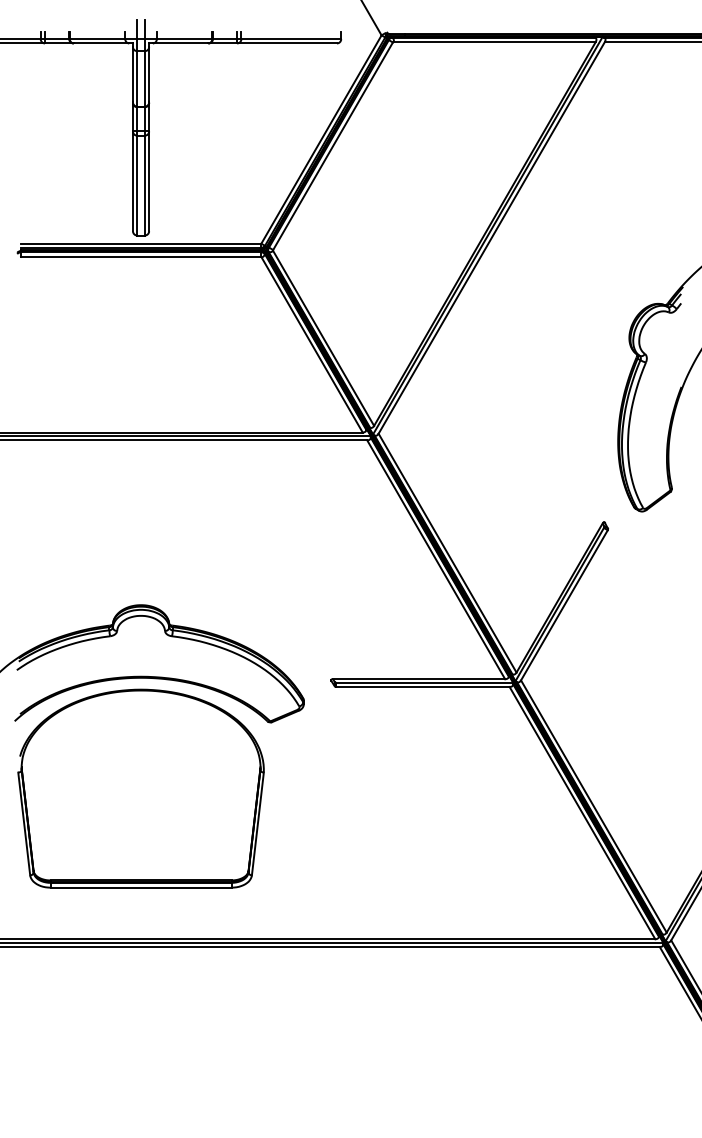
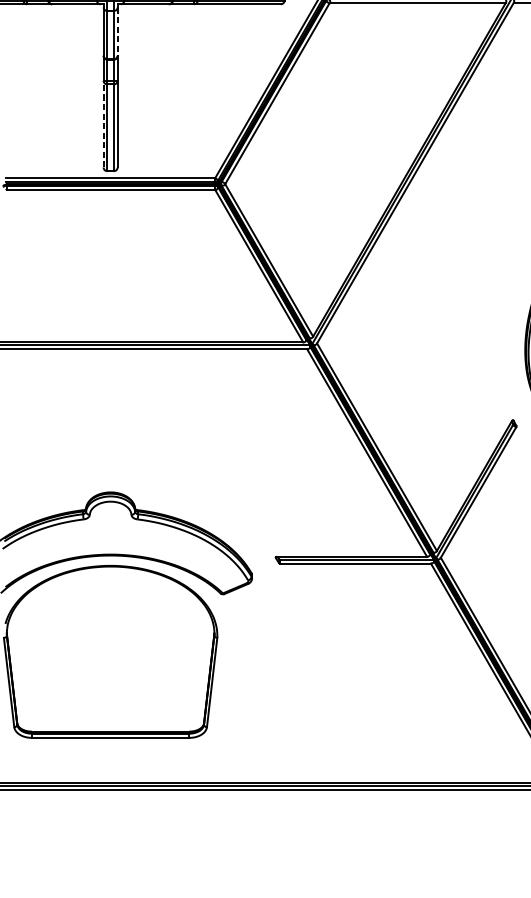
line: (149, 74) -> (117, 31), solid -> dashed
line: (132, 181) -> (103, 124), solid -> dashed

